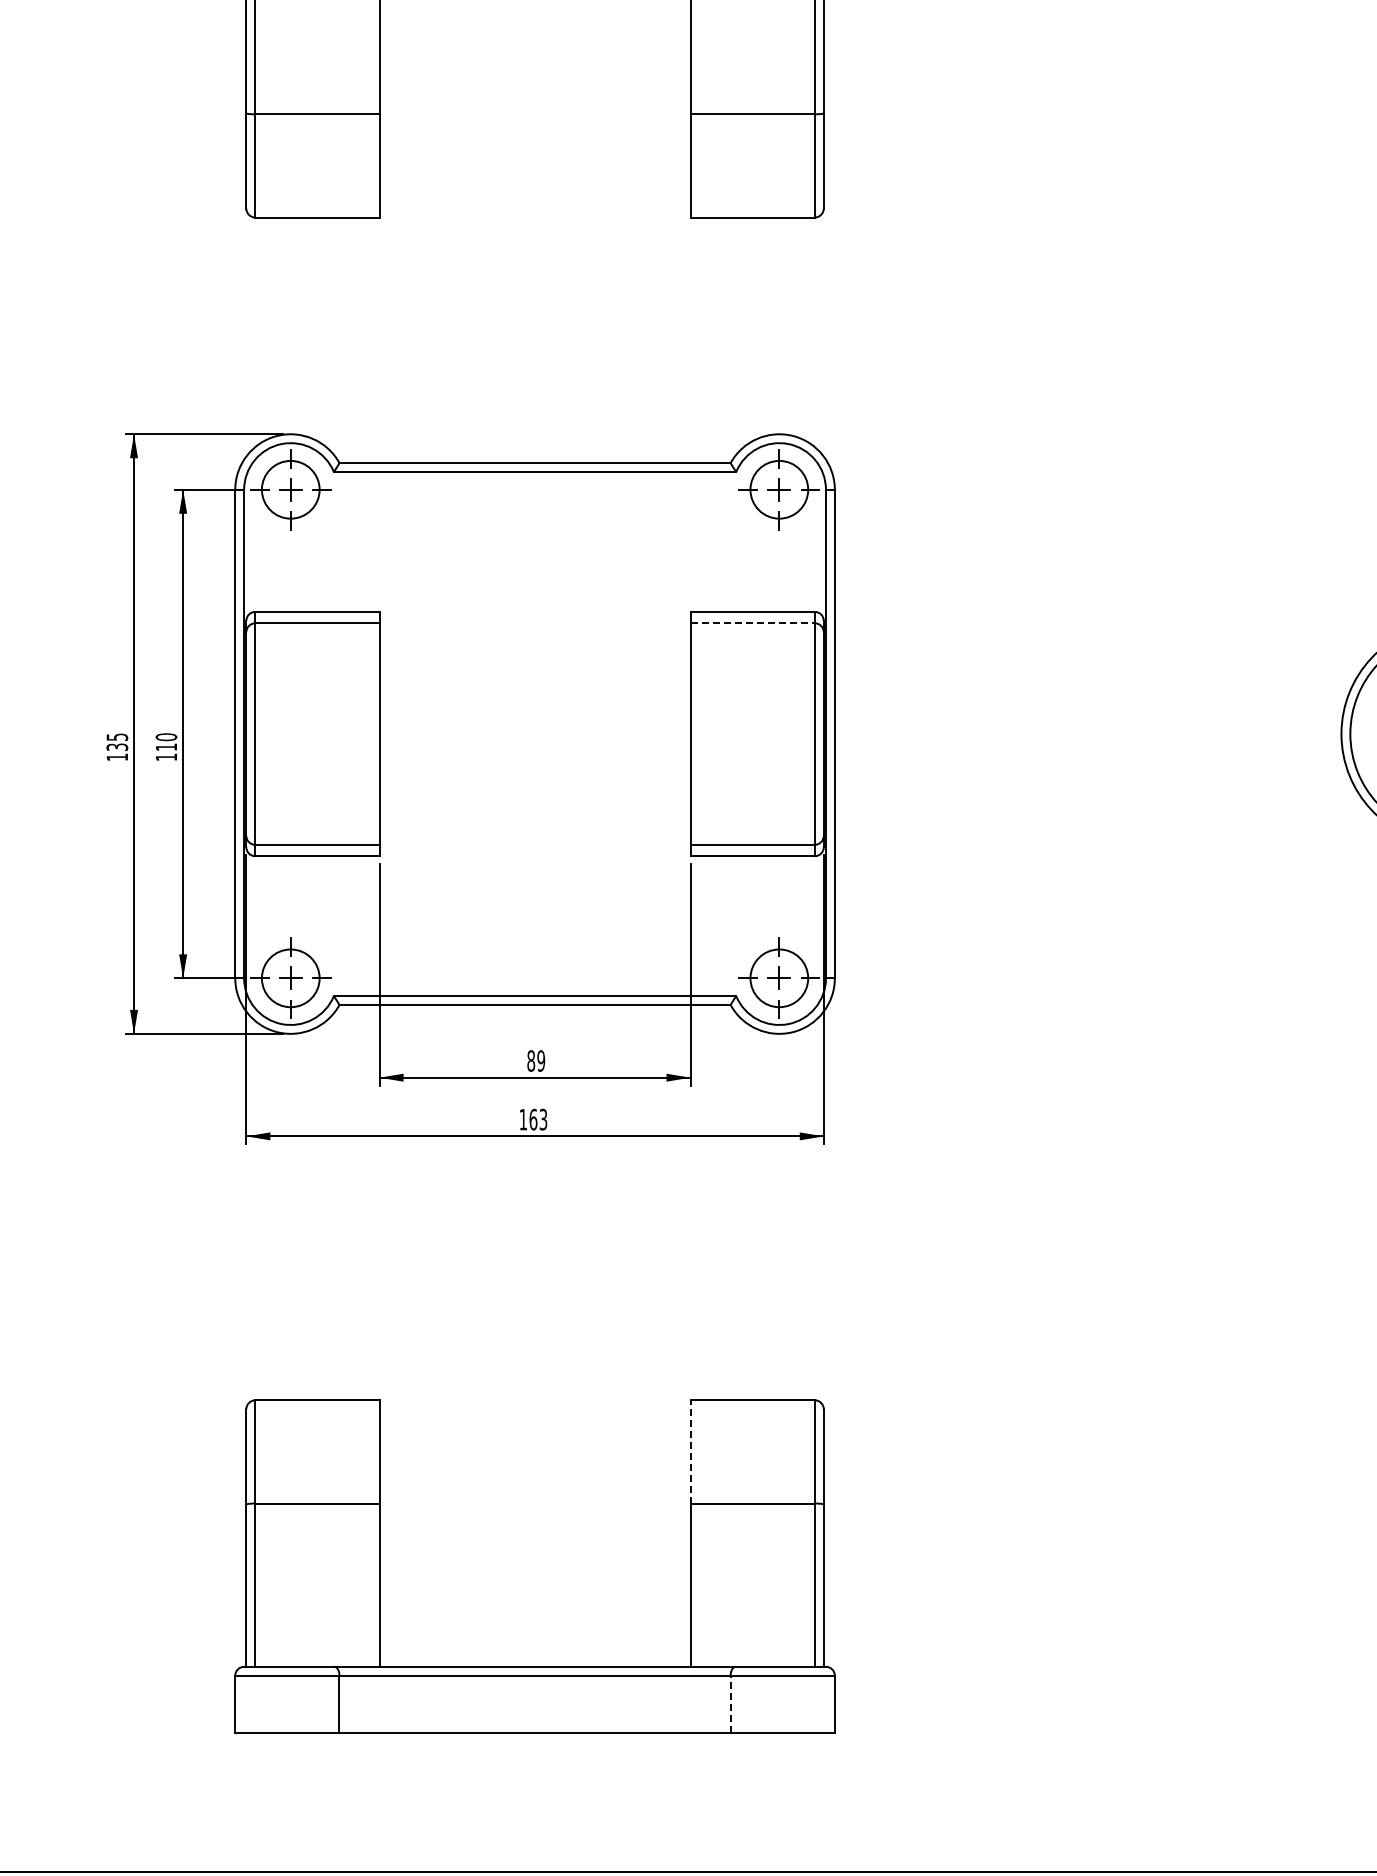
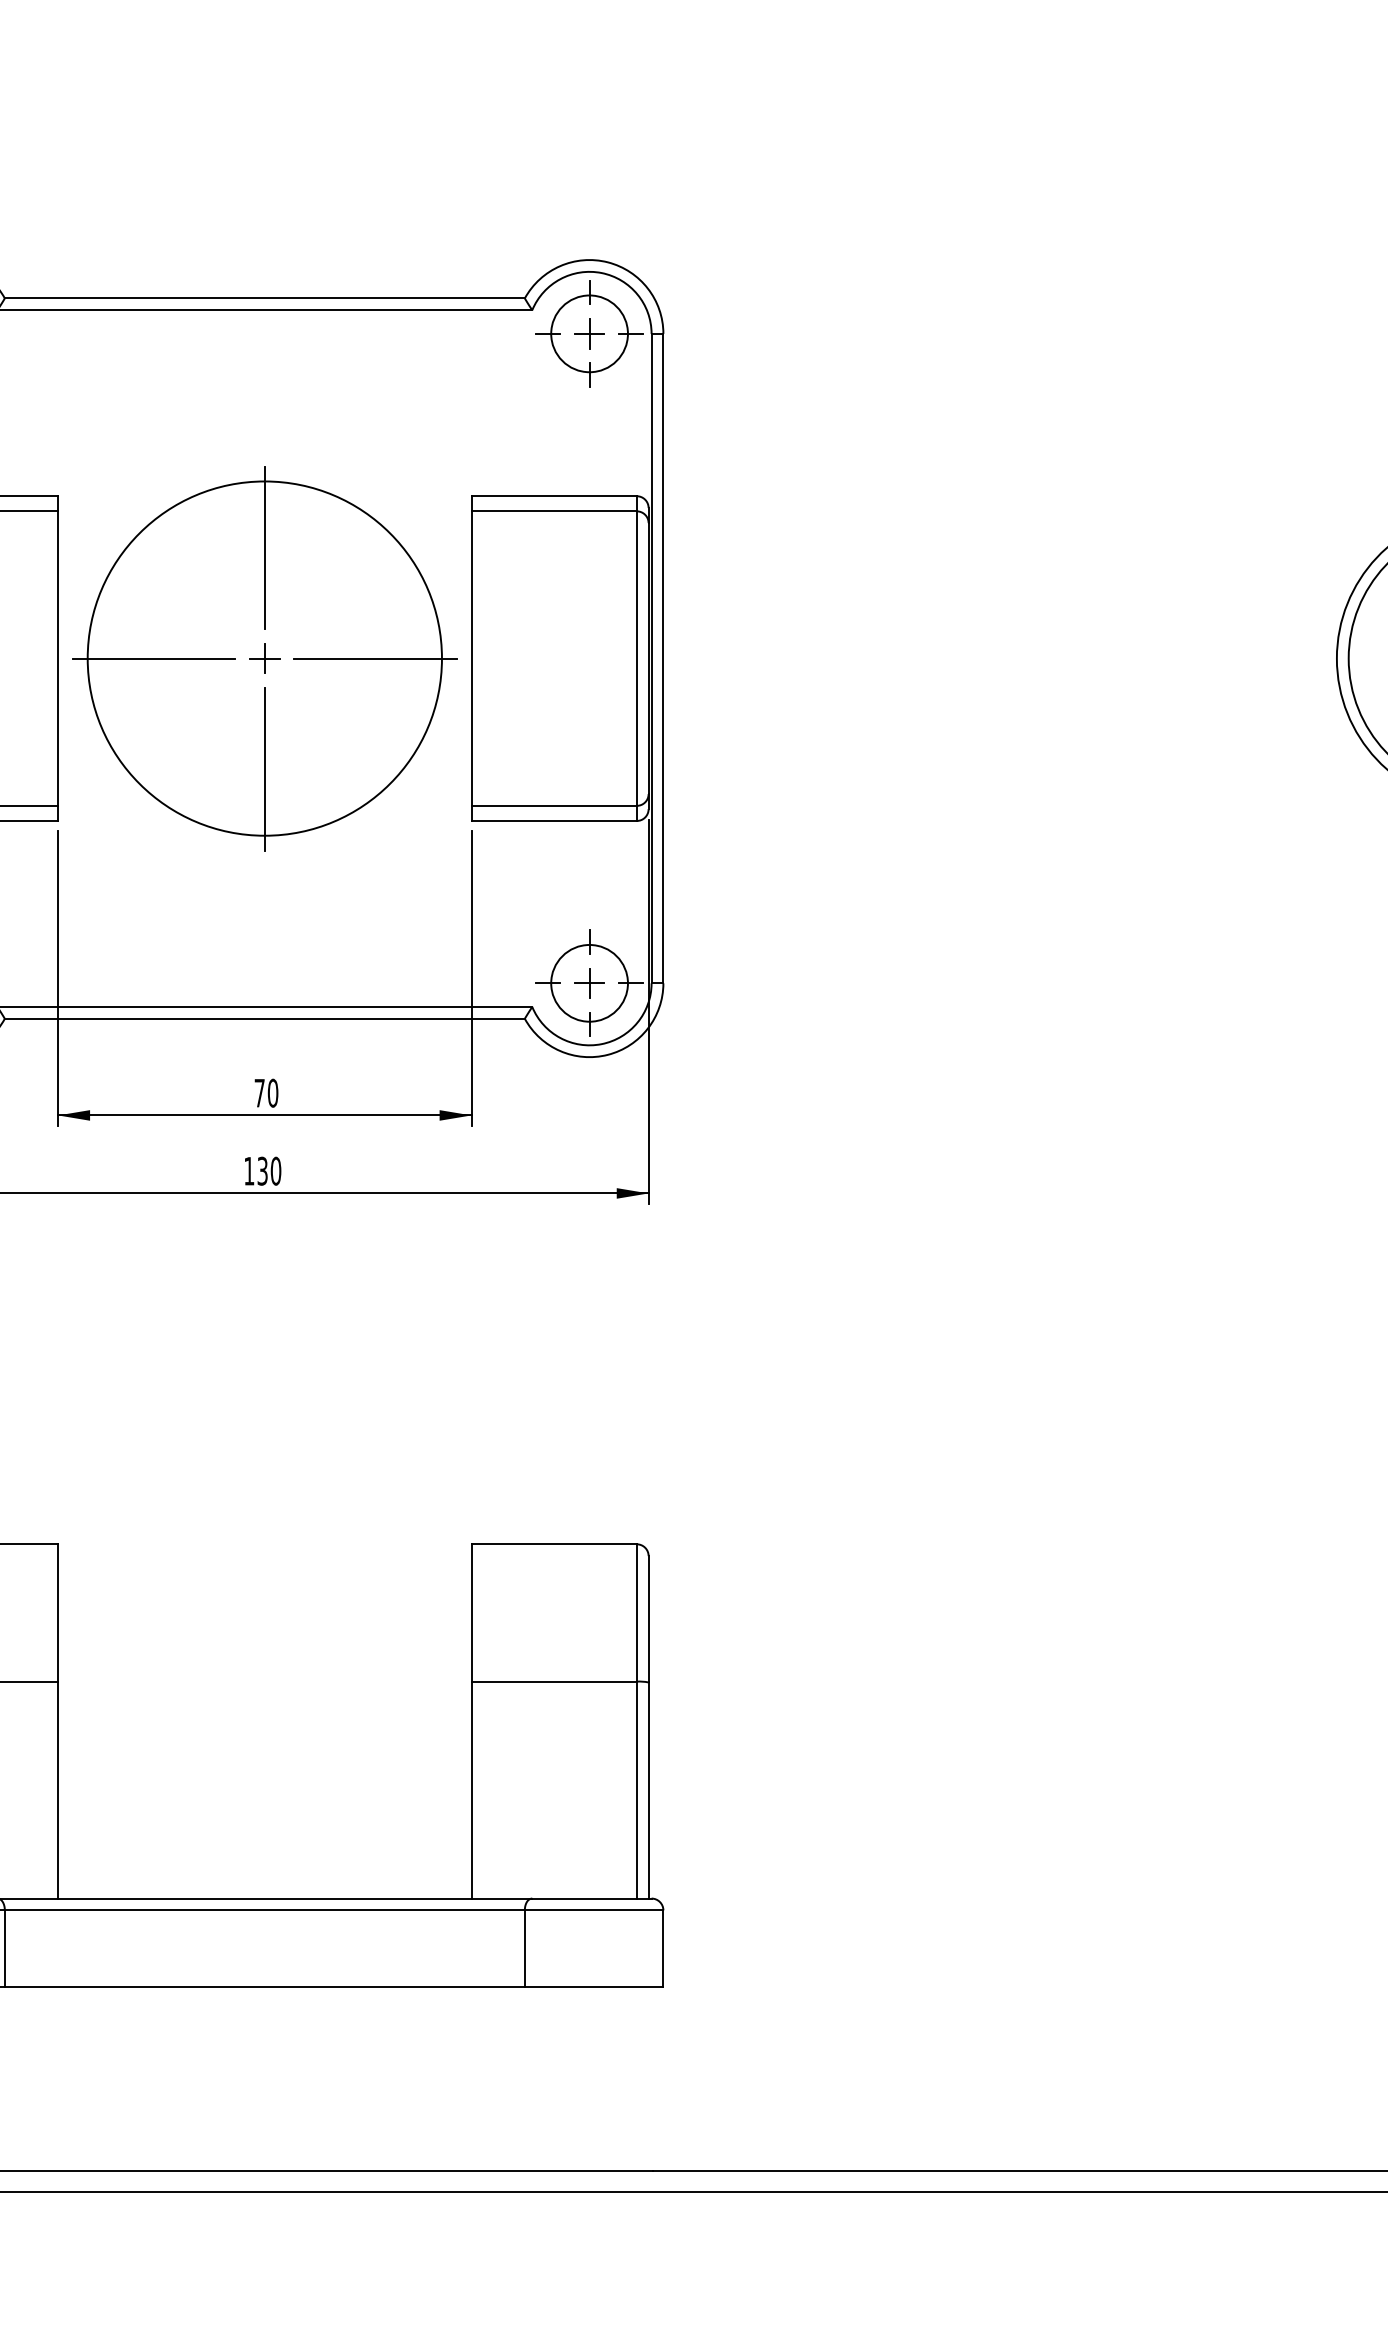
line: (753, 623) -> (555, 511), dashed -> solid
part: (534, 733) -> (264, 657), added
text: (535, 1060) -> (265, 1092), 89 -> 70
text: (538, 1119) -> (269, 1170), 163 -> 130
line: (690, 1451) -> (471, 1612), dashed -> solid
line: (730, 1704) -> (524, 1948), dashed -> solid

